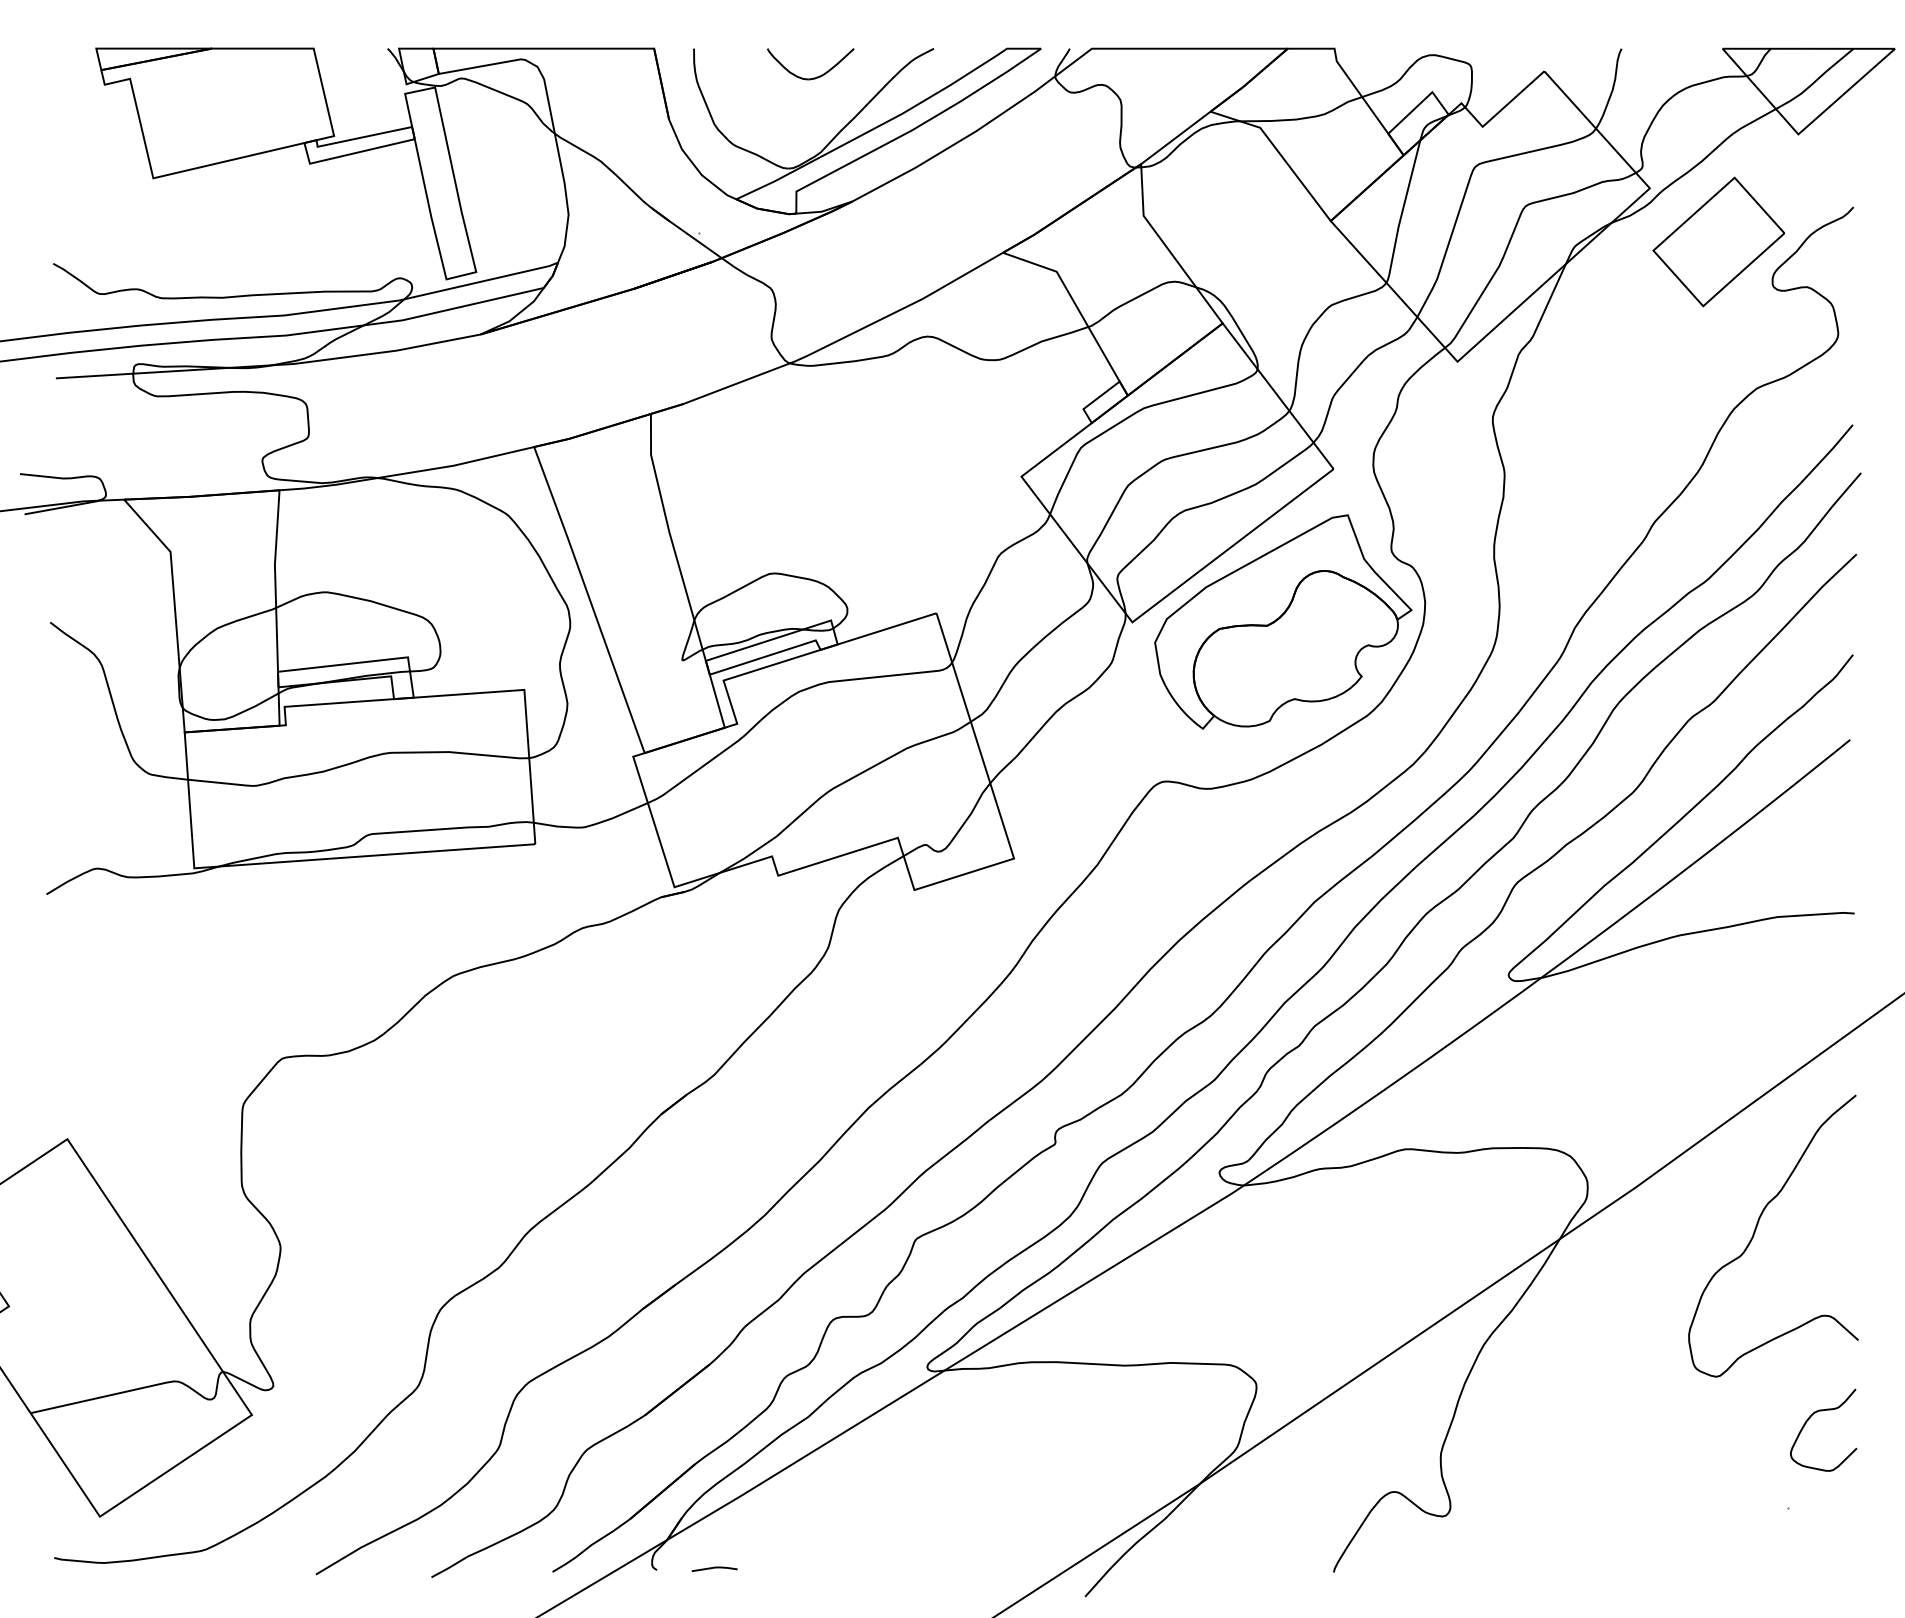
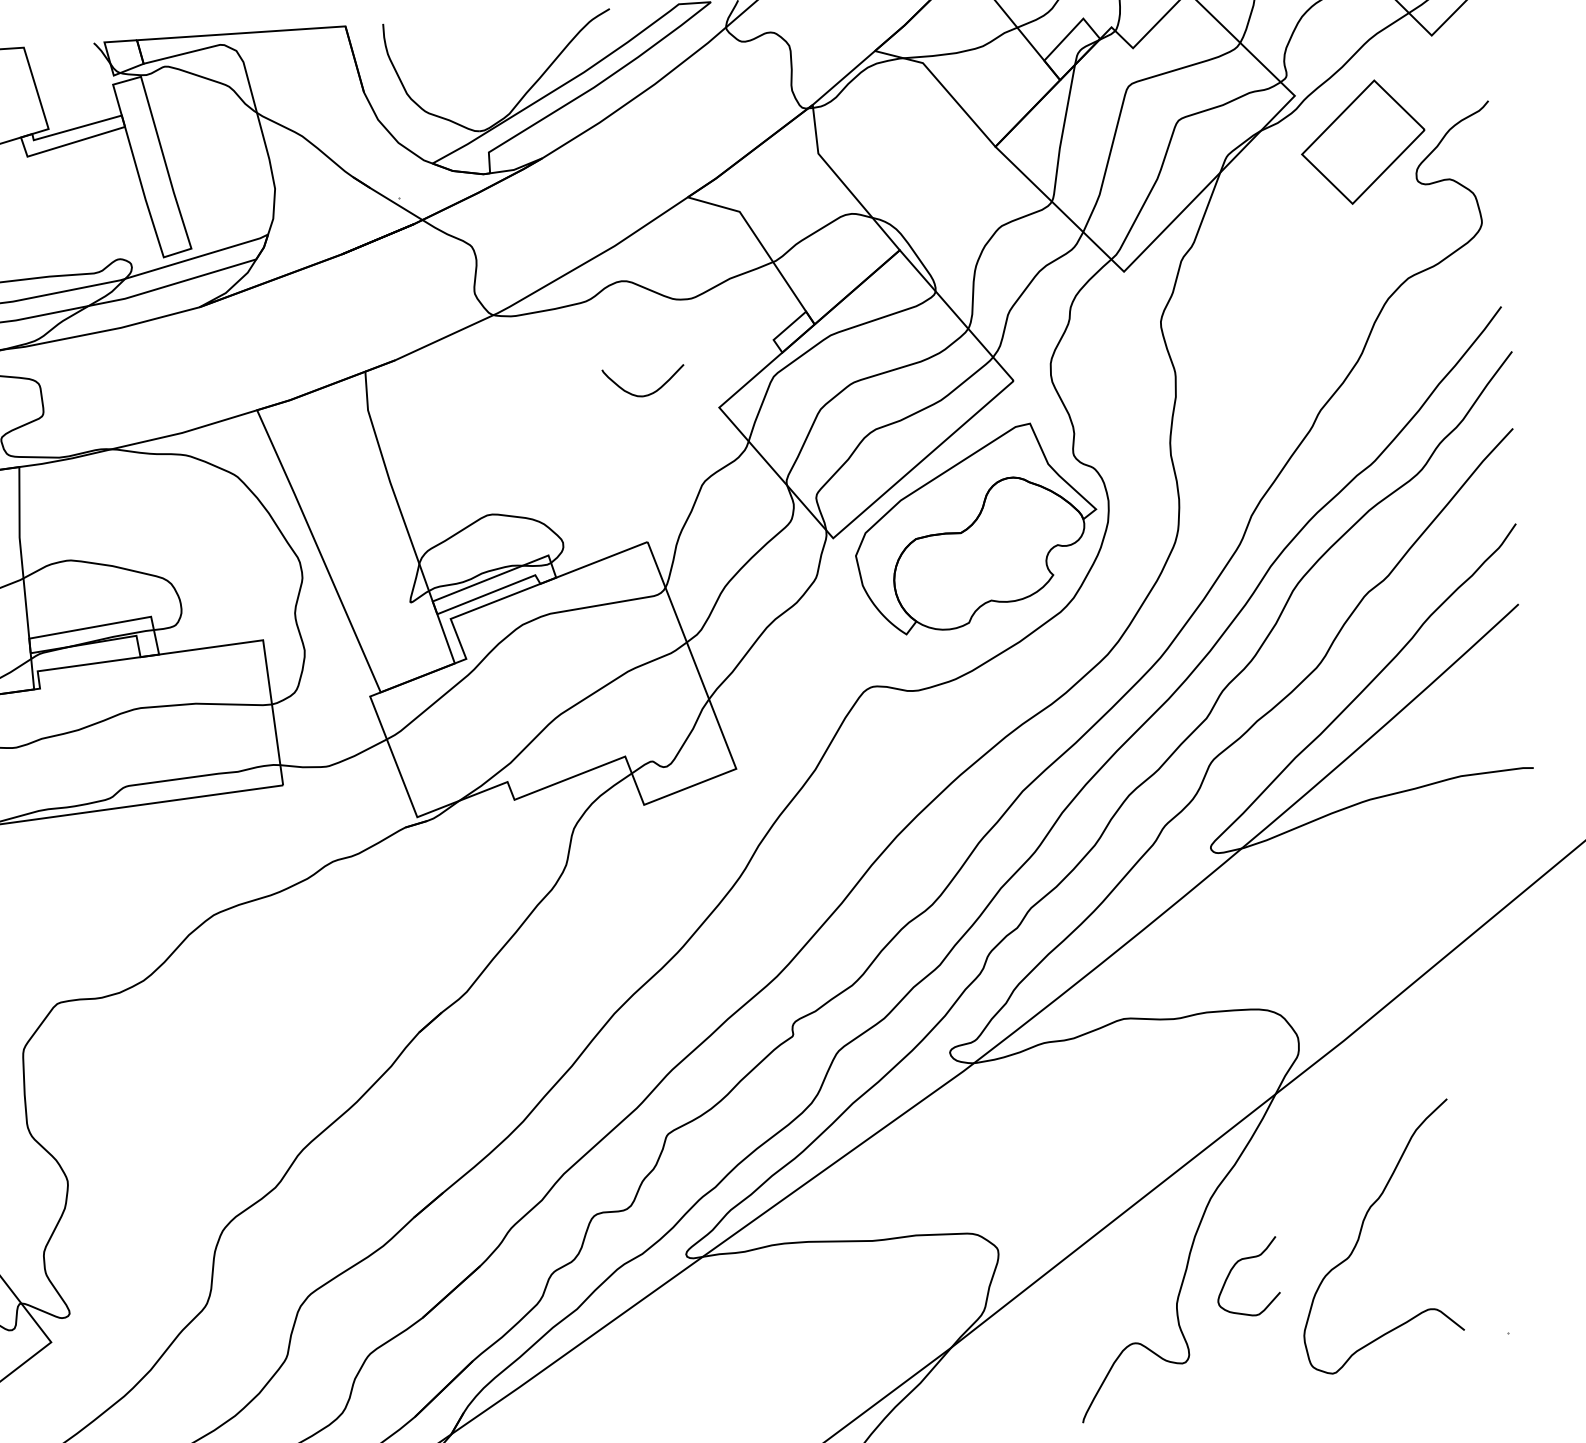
part: (813, 77) -> (647, 394), moved
curve: (1756, 1230) -> (1361, 1232), moved
curve: (1810, 1418) -> (1234, 1267), moved

